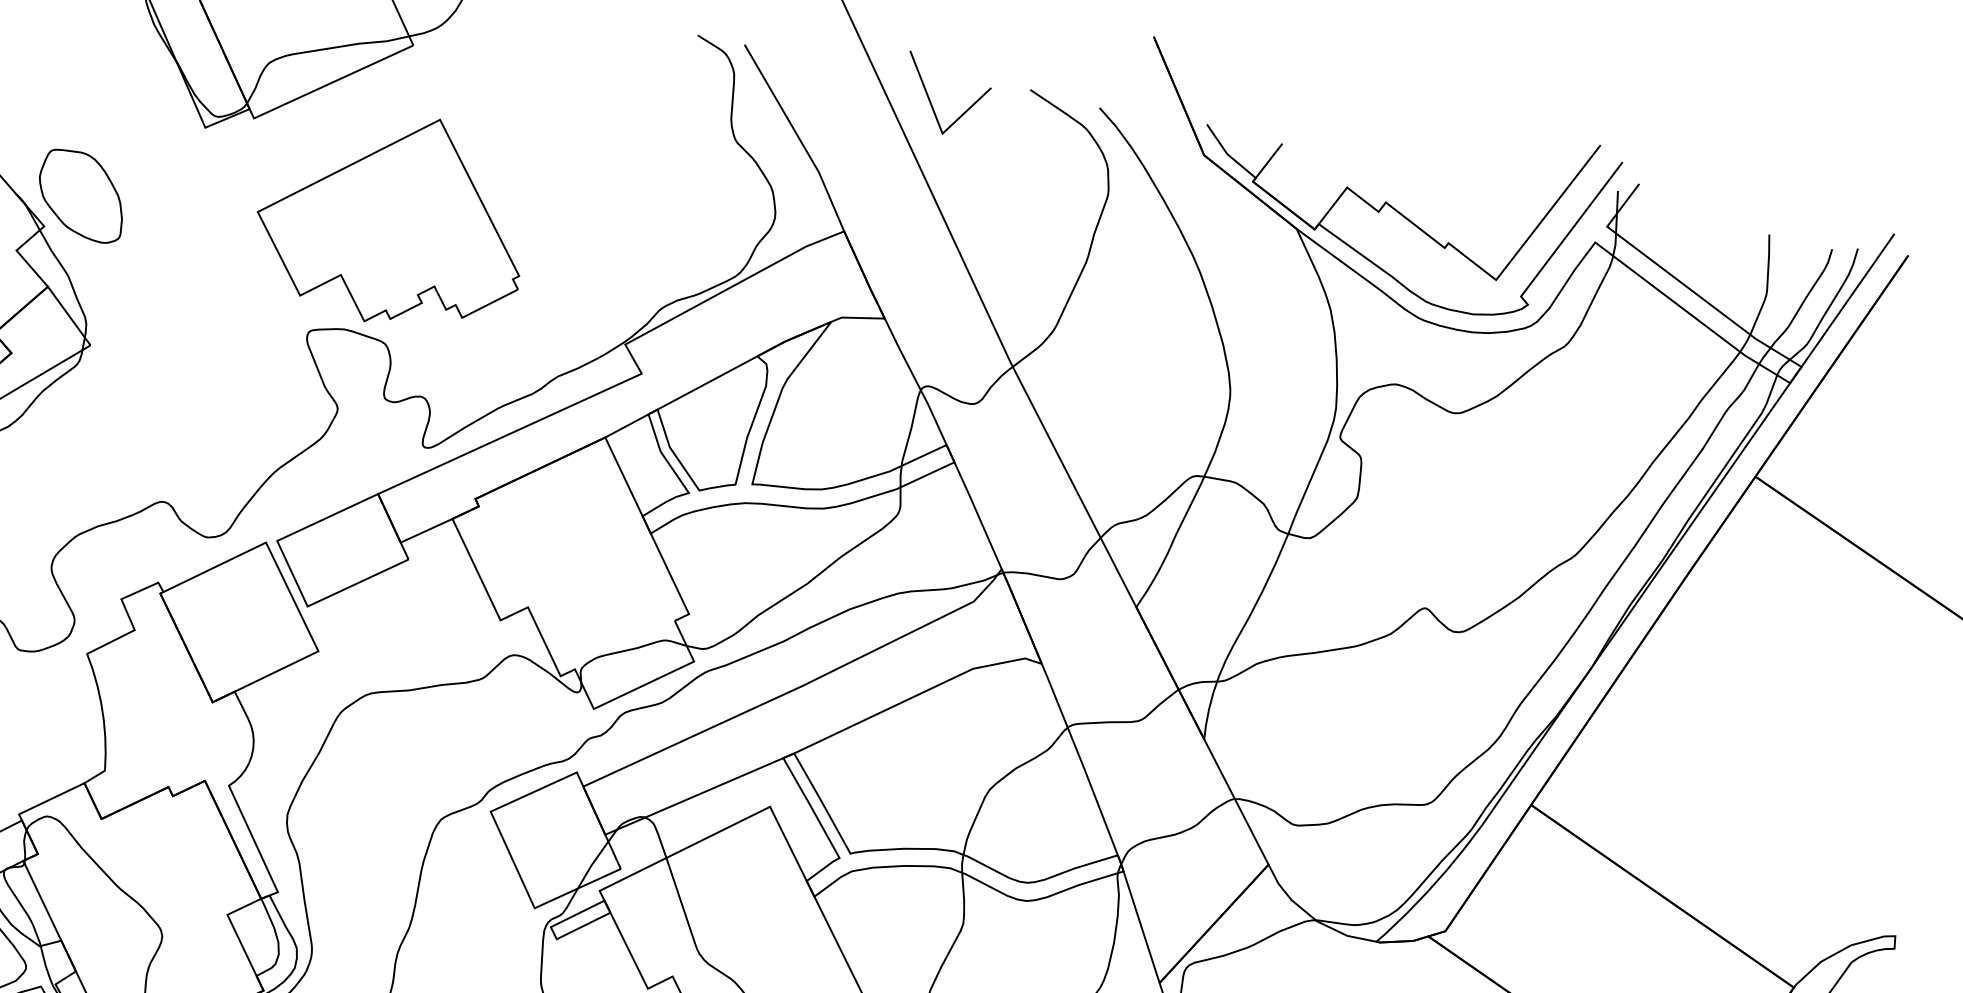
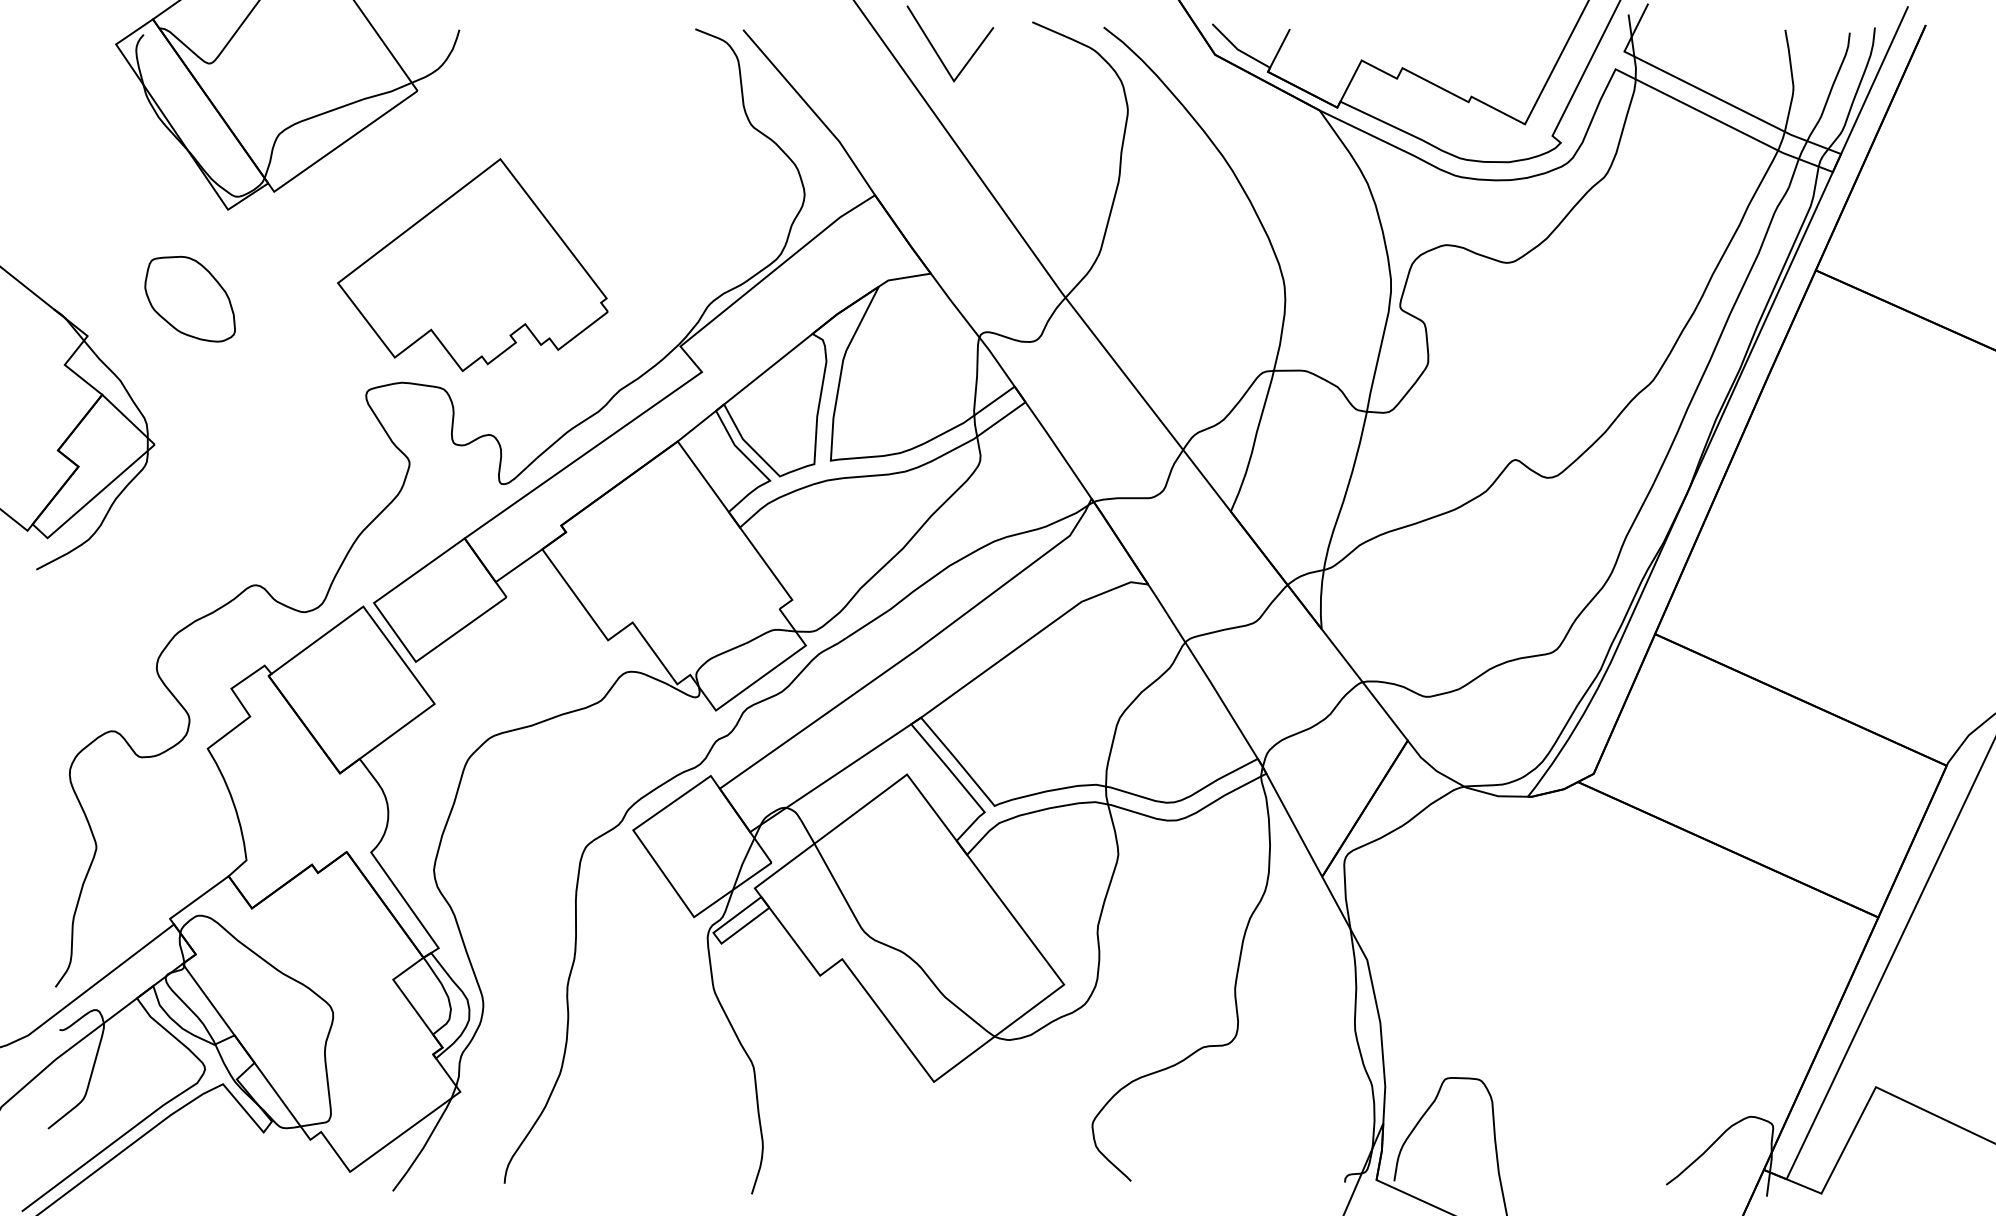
part: (81, 195) -> (189, 298), moved
part: (393, 219) -> (472, 265), moved

